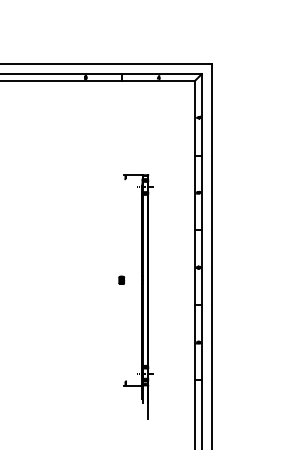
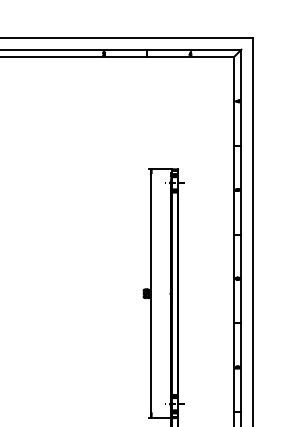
line: (125, 280) -> (151, 293), added

